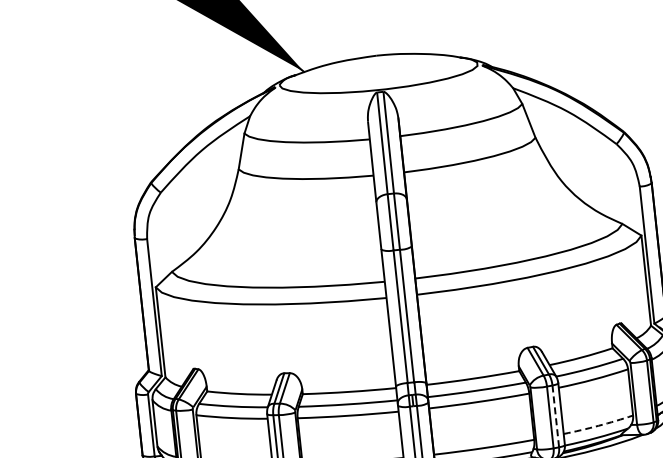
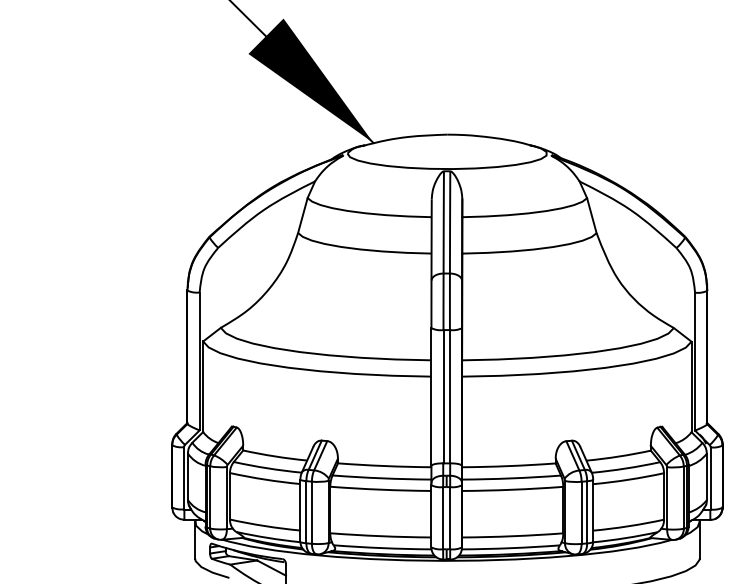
line: (556, 416) -> (587, 512), dashed -> solid
arc: (598, 426) -> (628, 526), dashed -> solid

